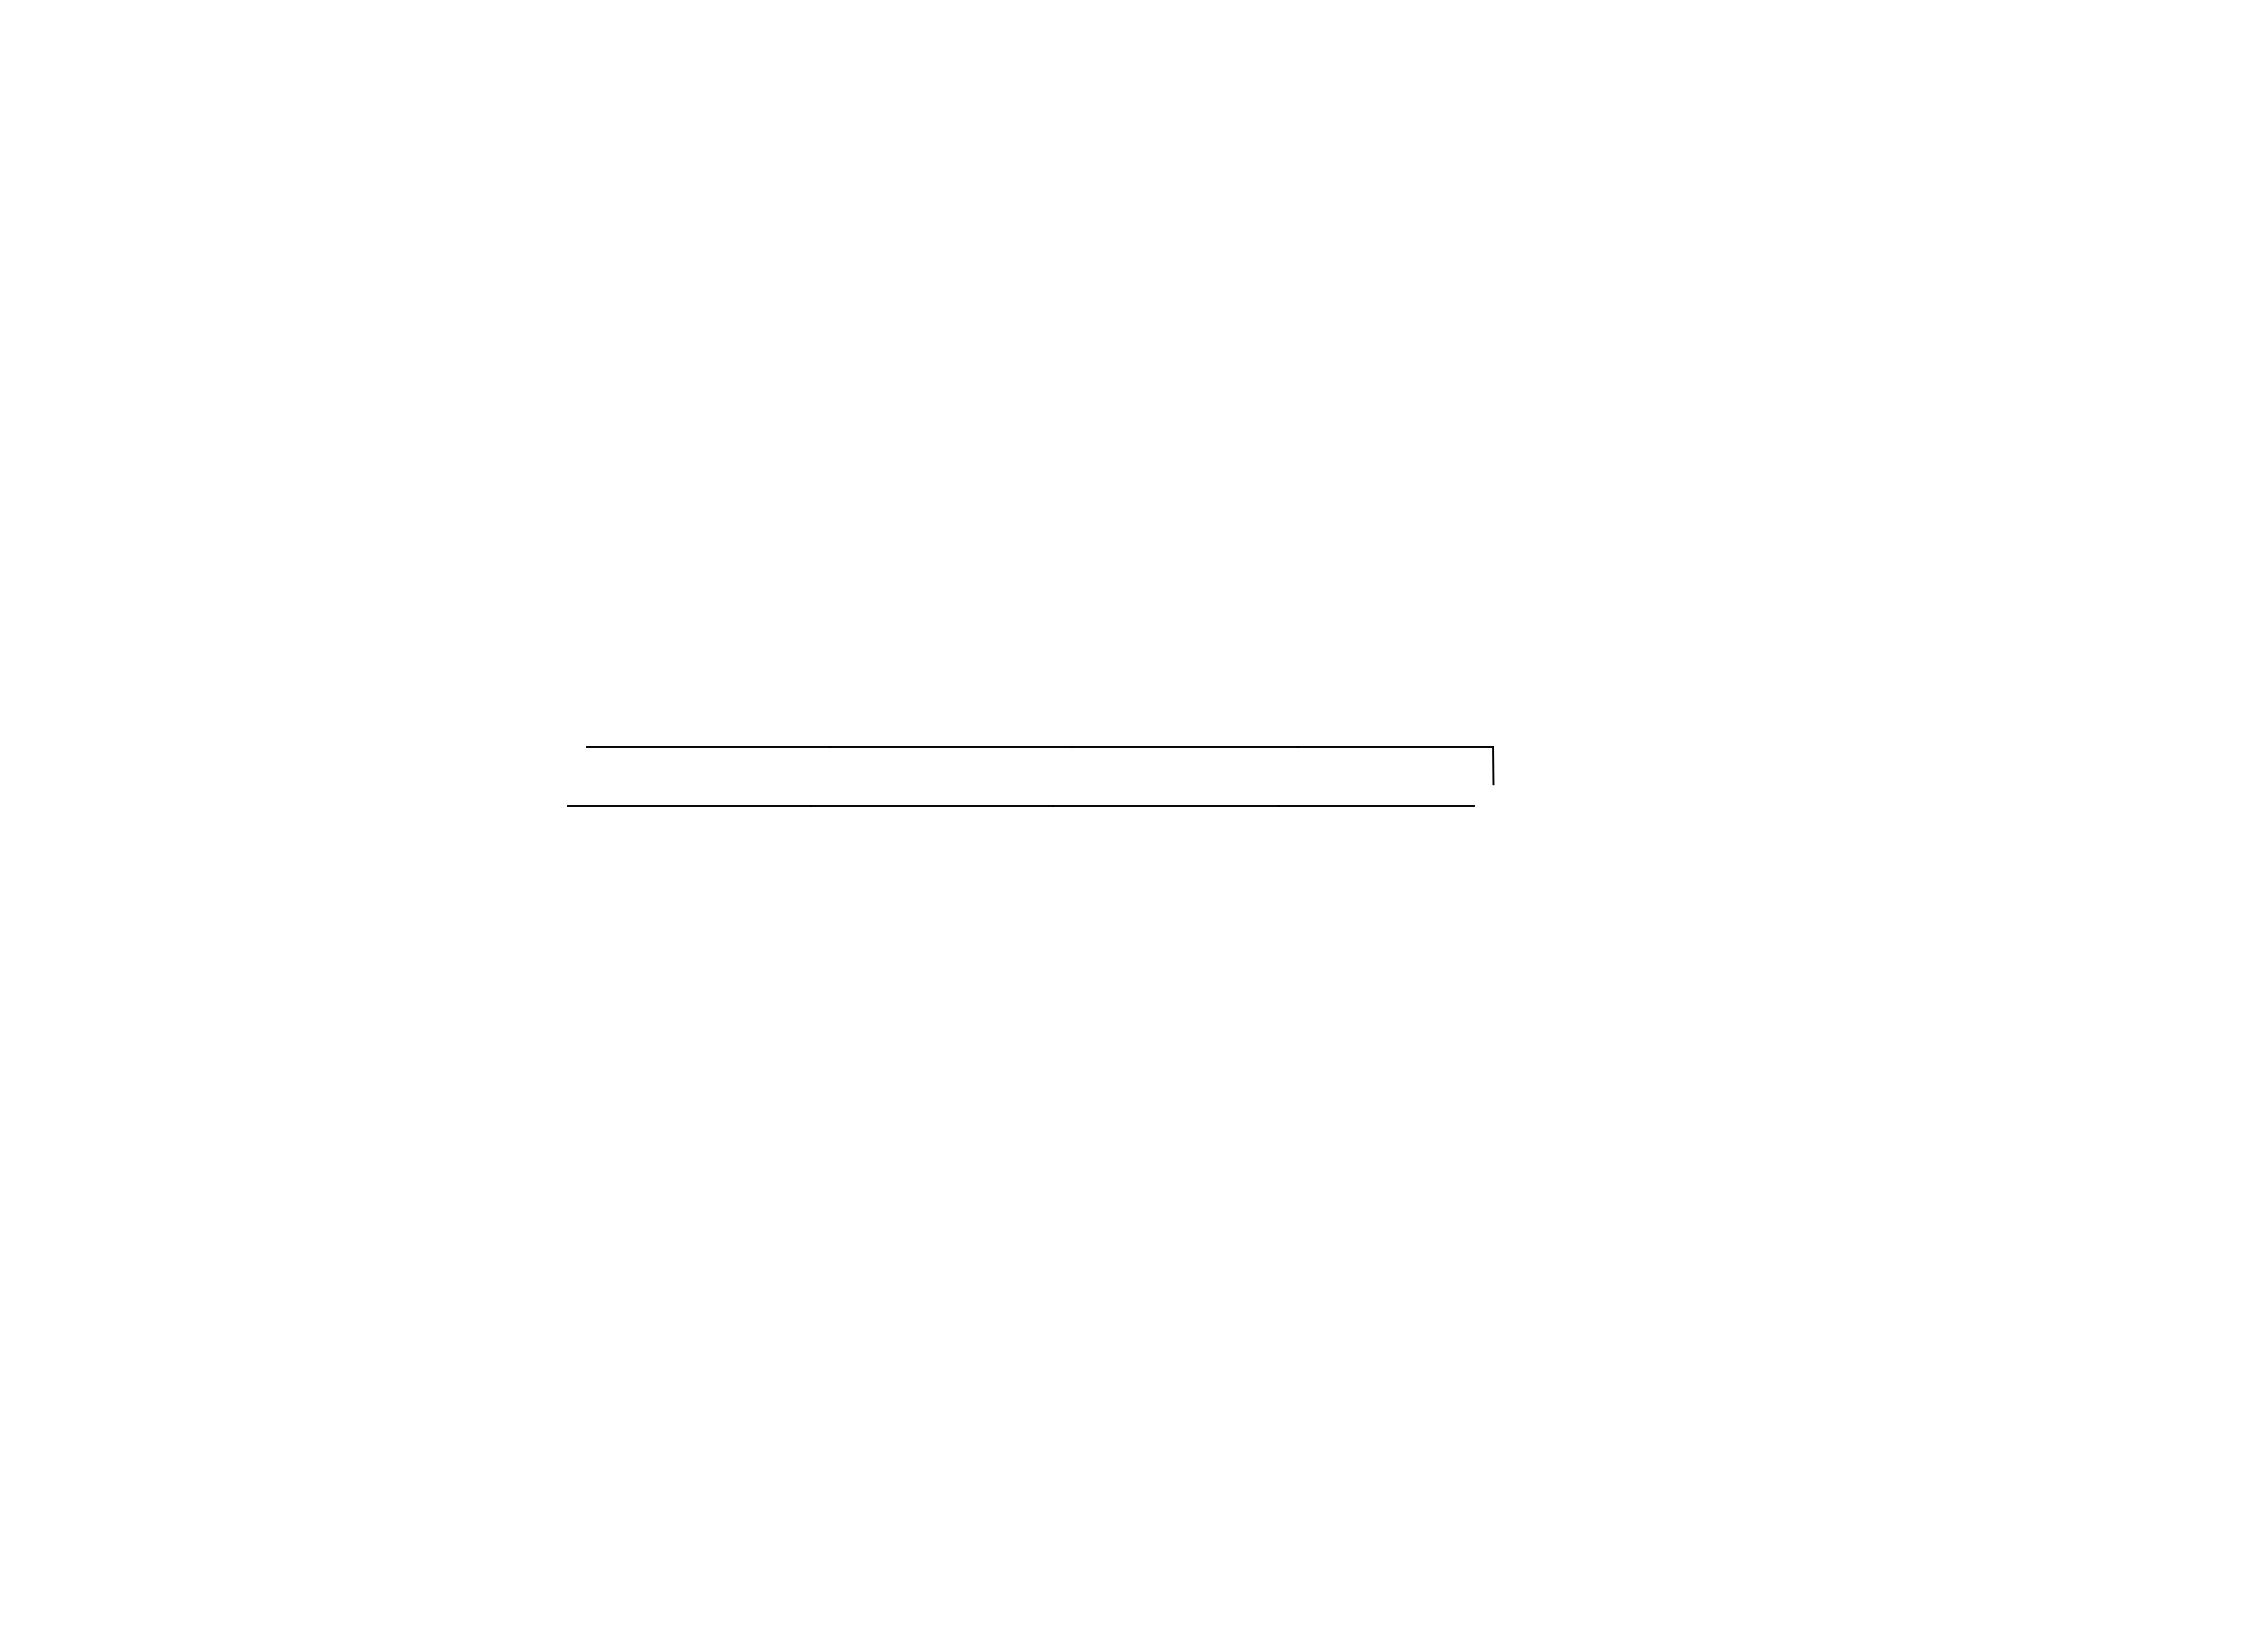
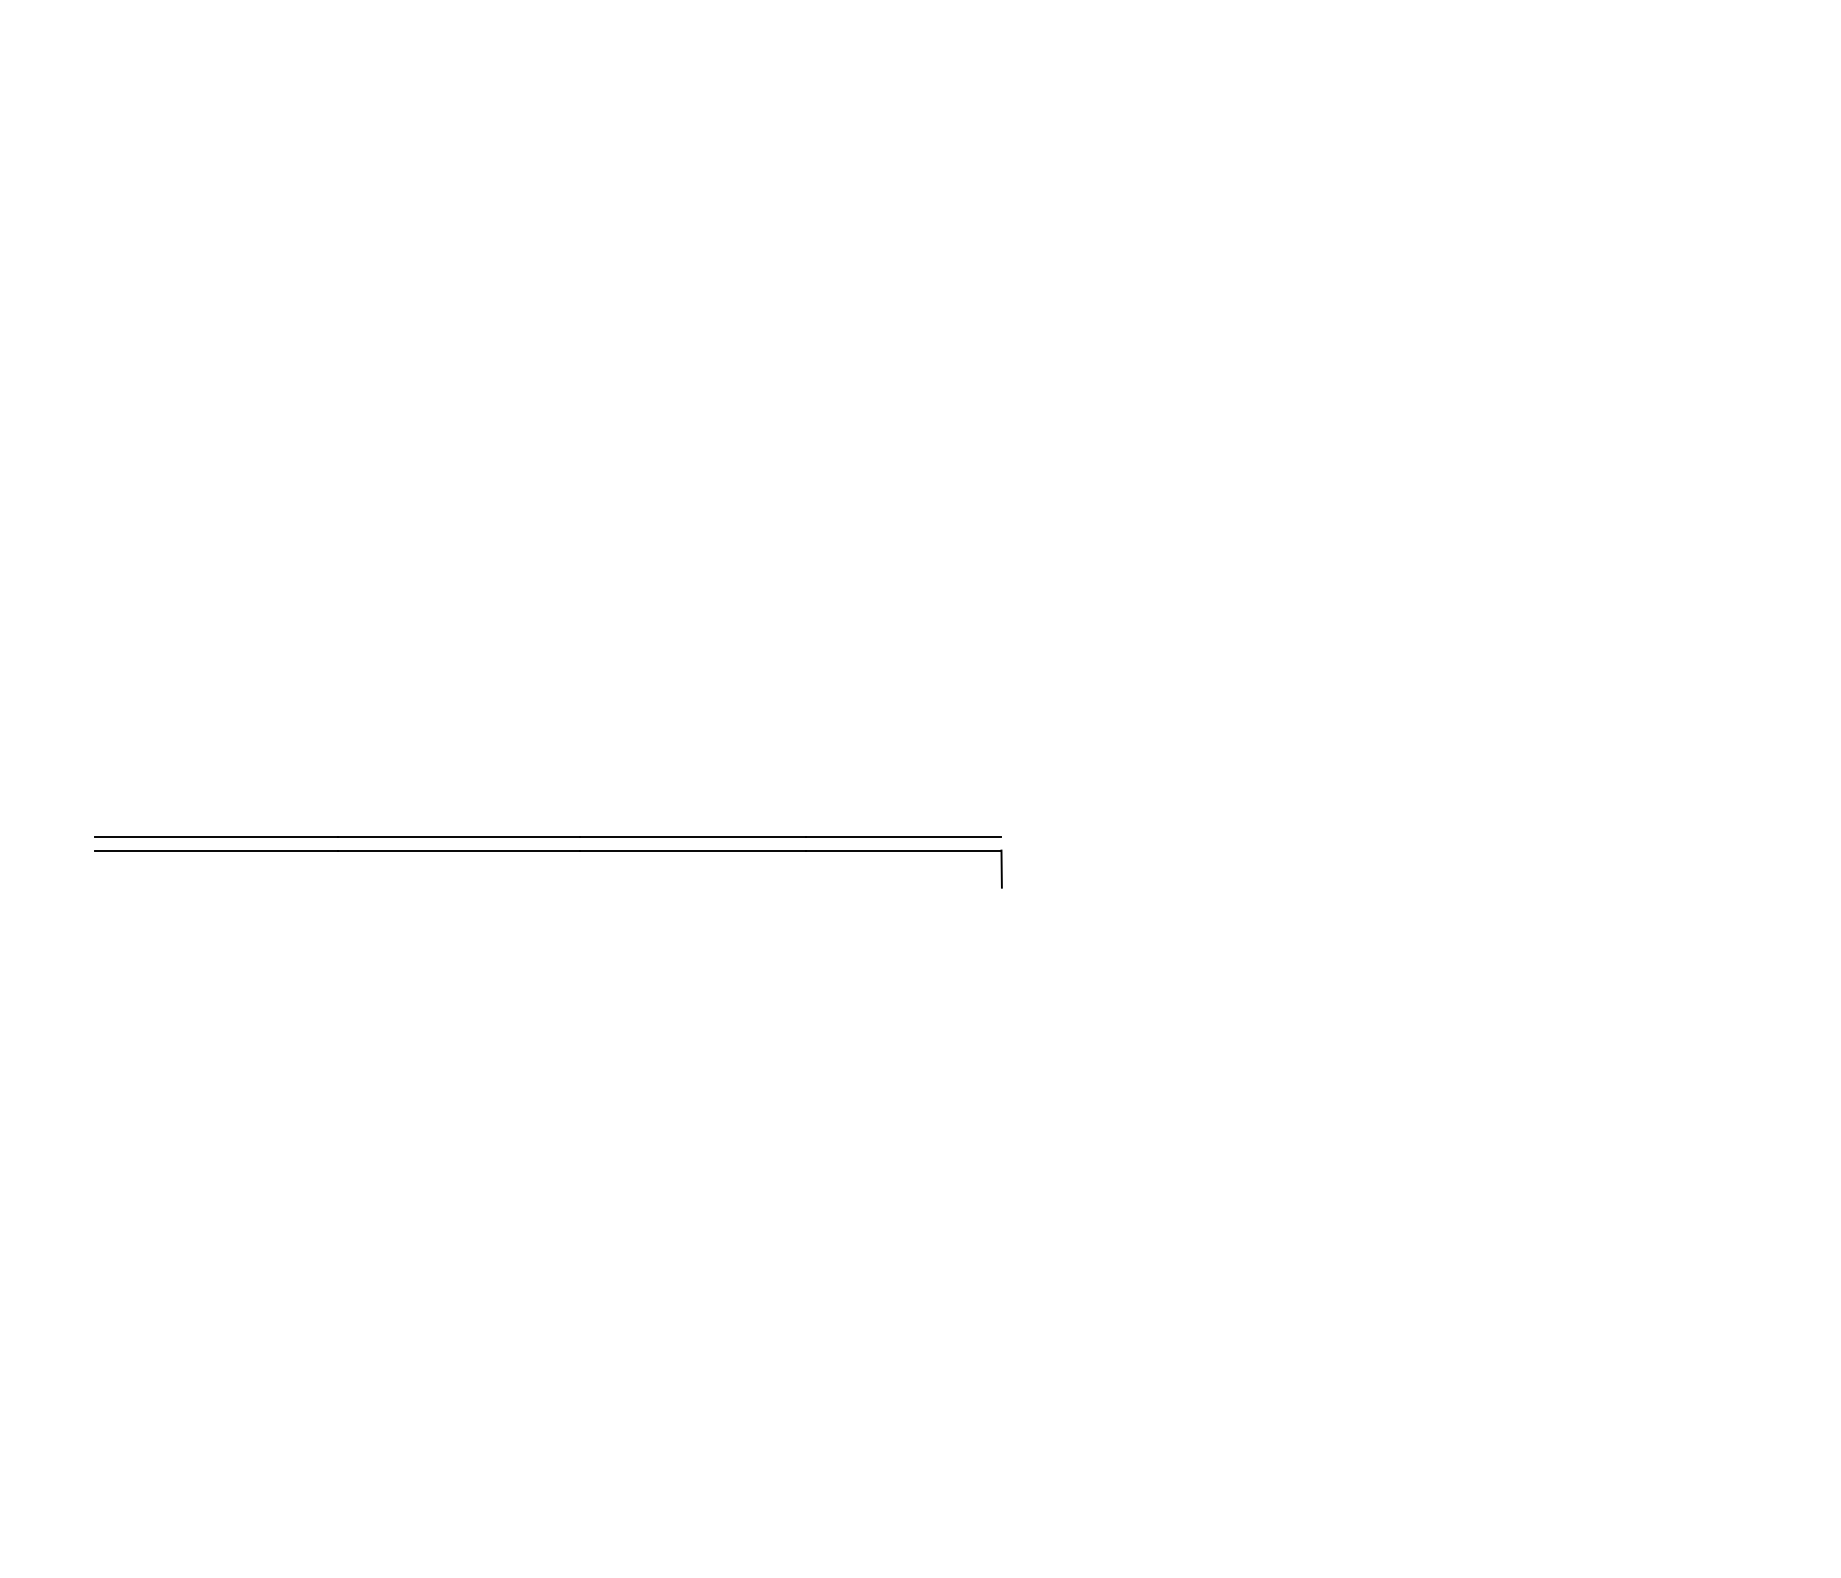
part: (1040, 747) -> (548, 850), moved

